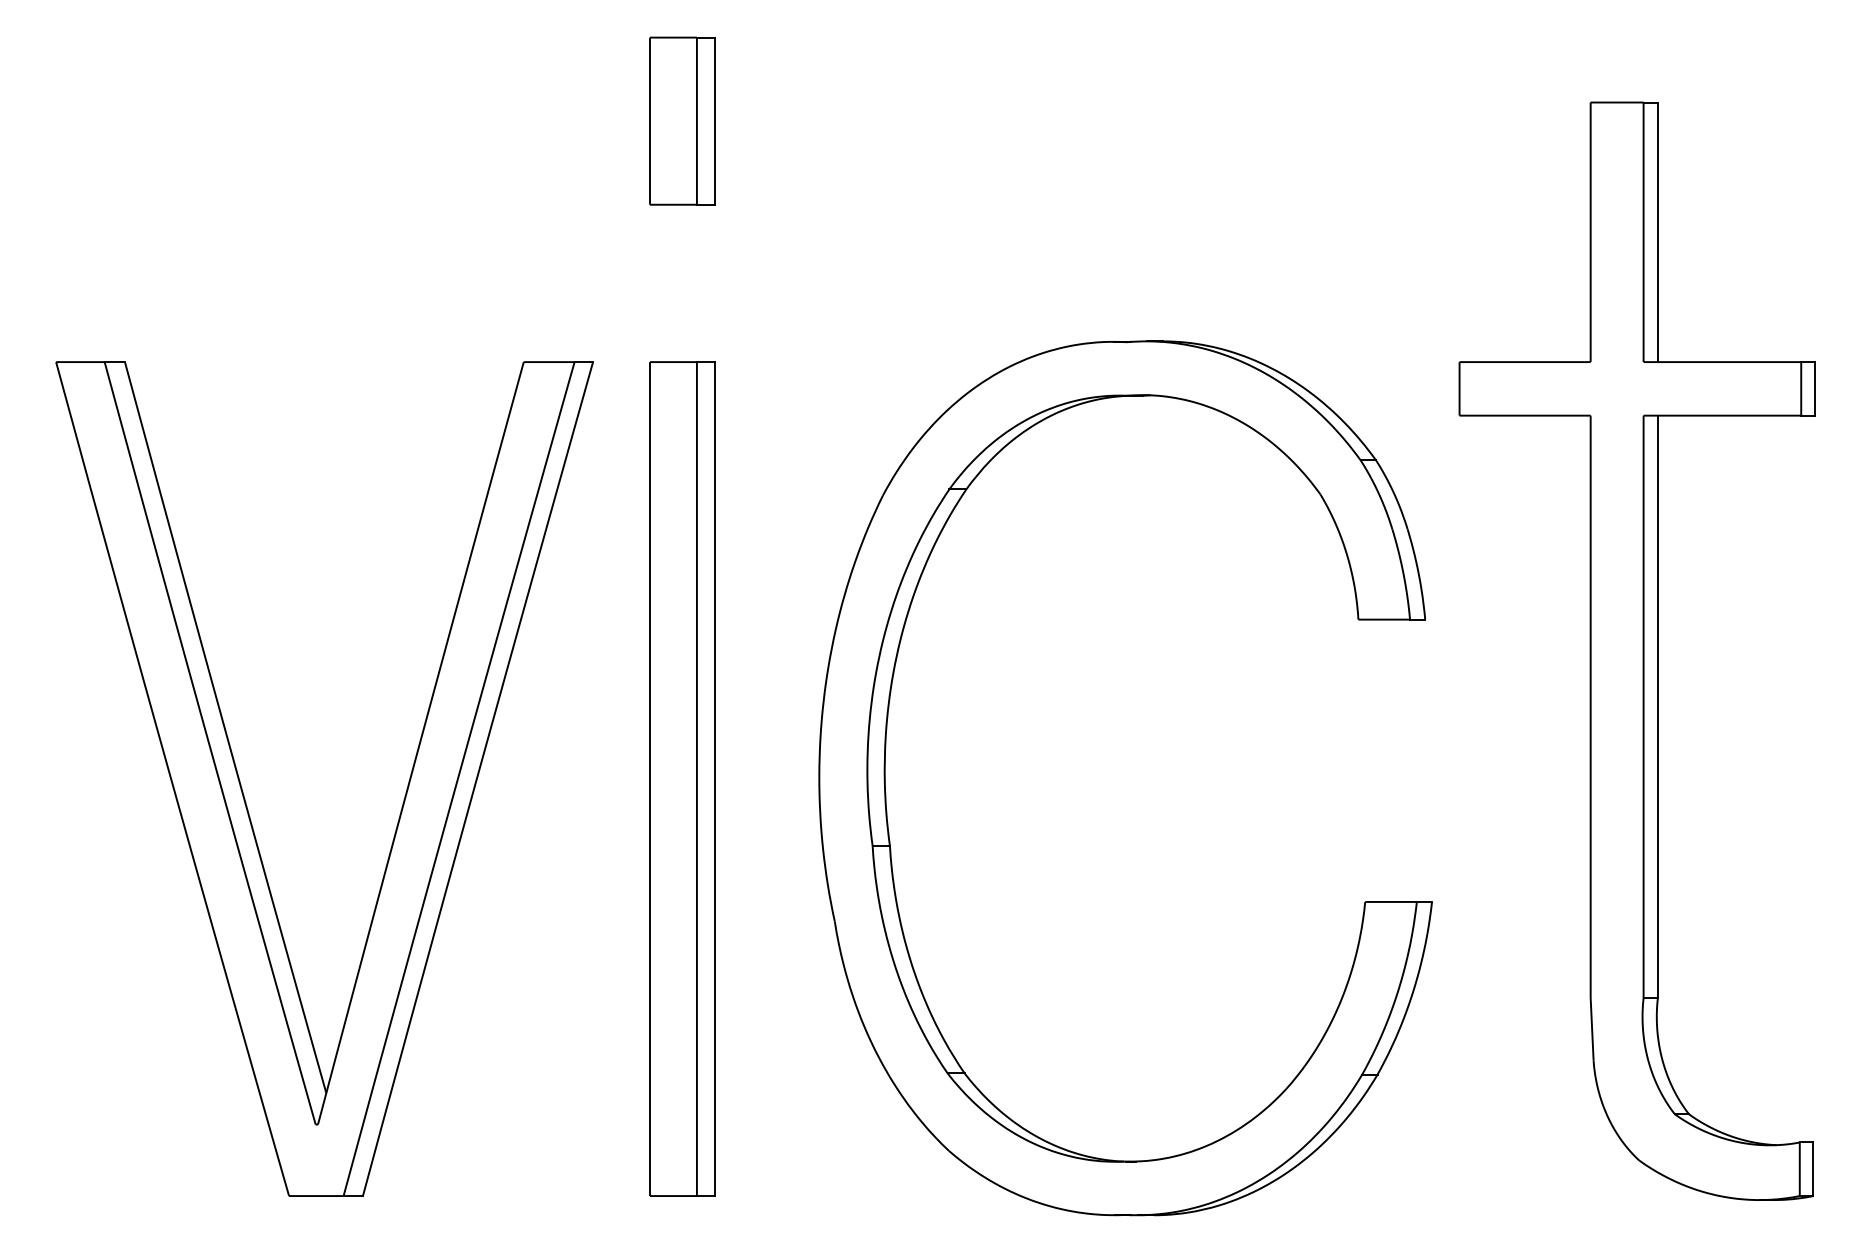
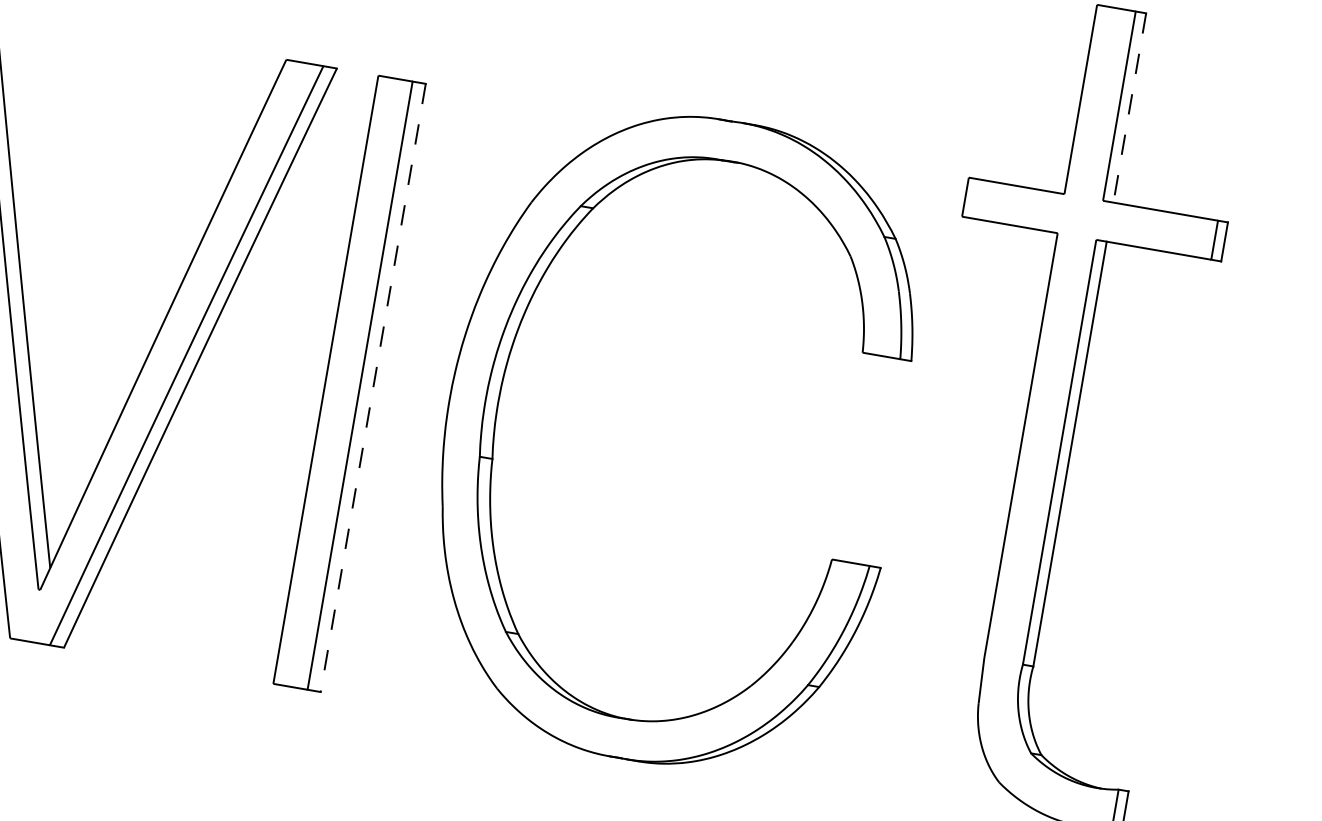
line: (1657, 232) -> (1129, 108), solid -> dashed
line: (714, 779) -> (372, 388), solid -> dashed

